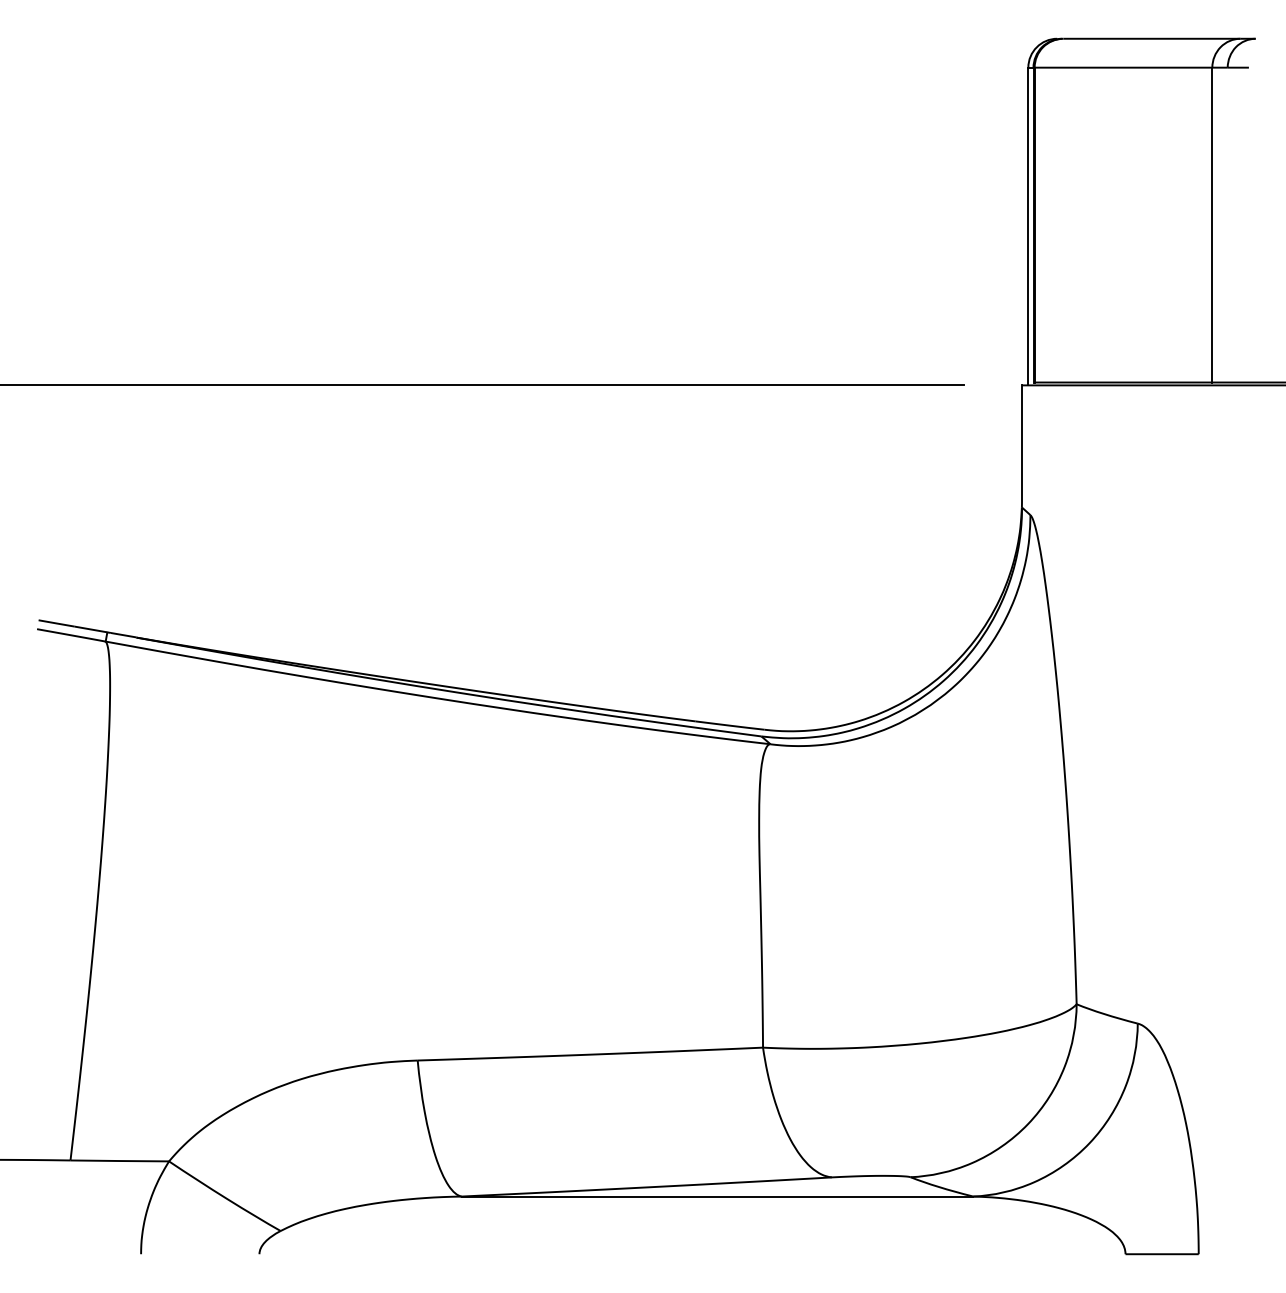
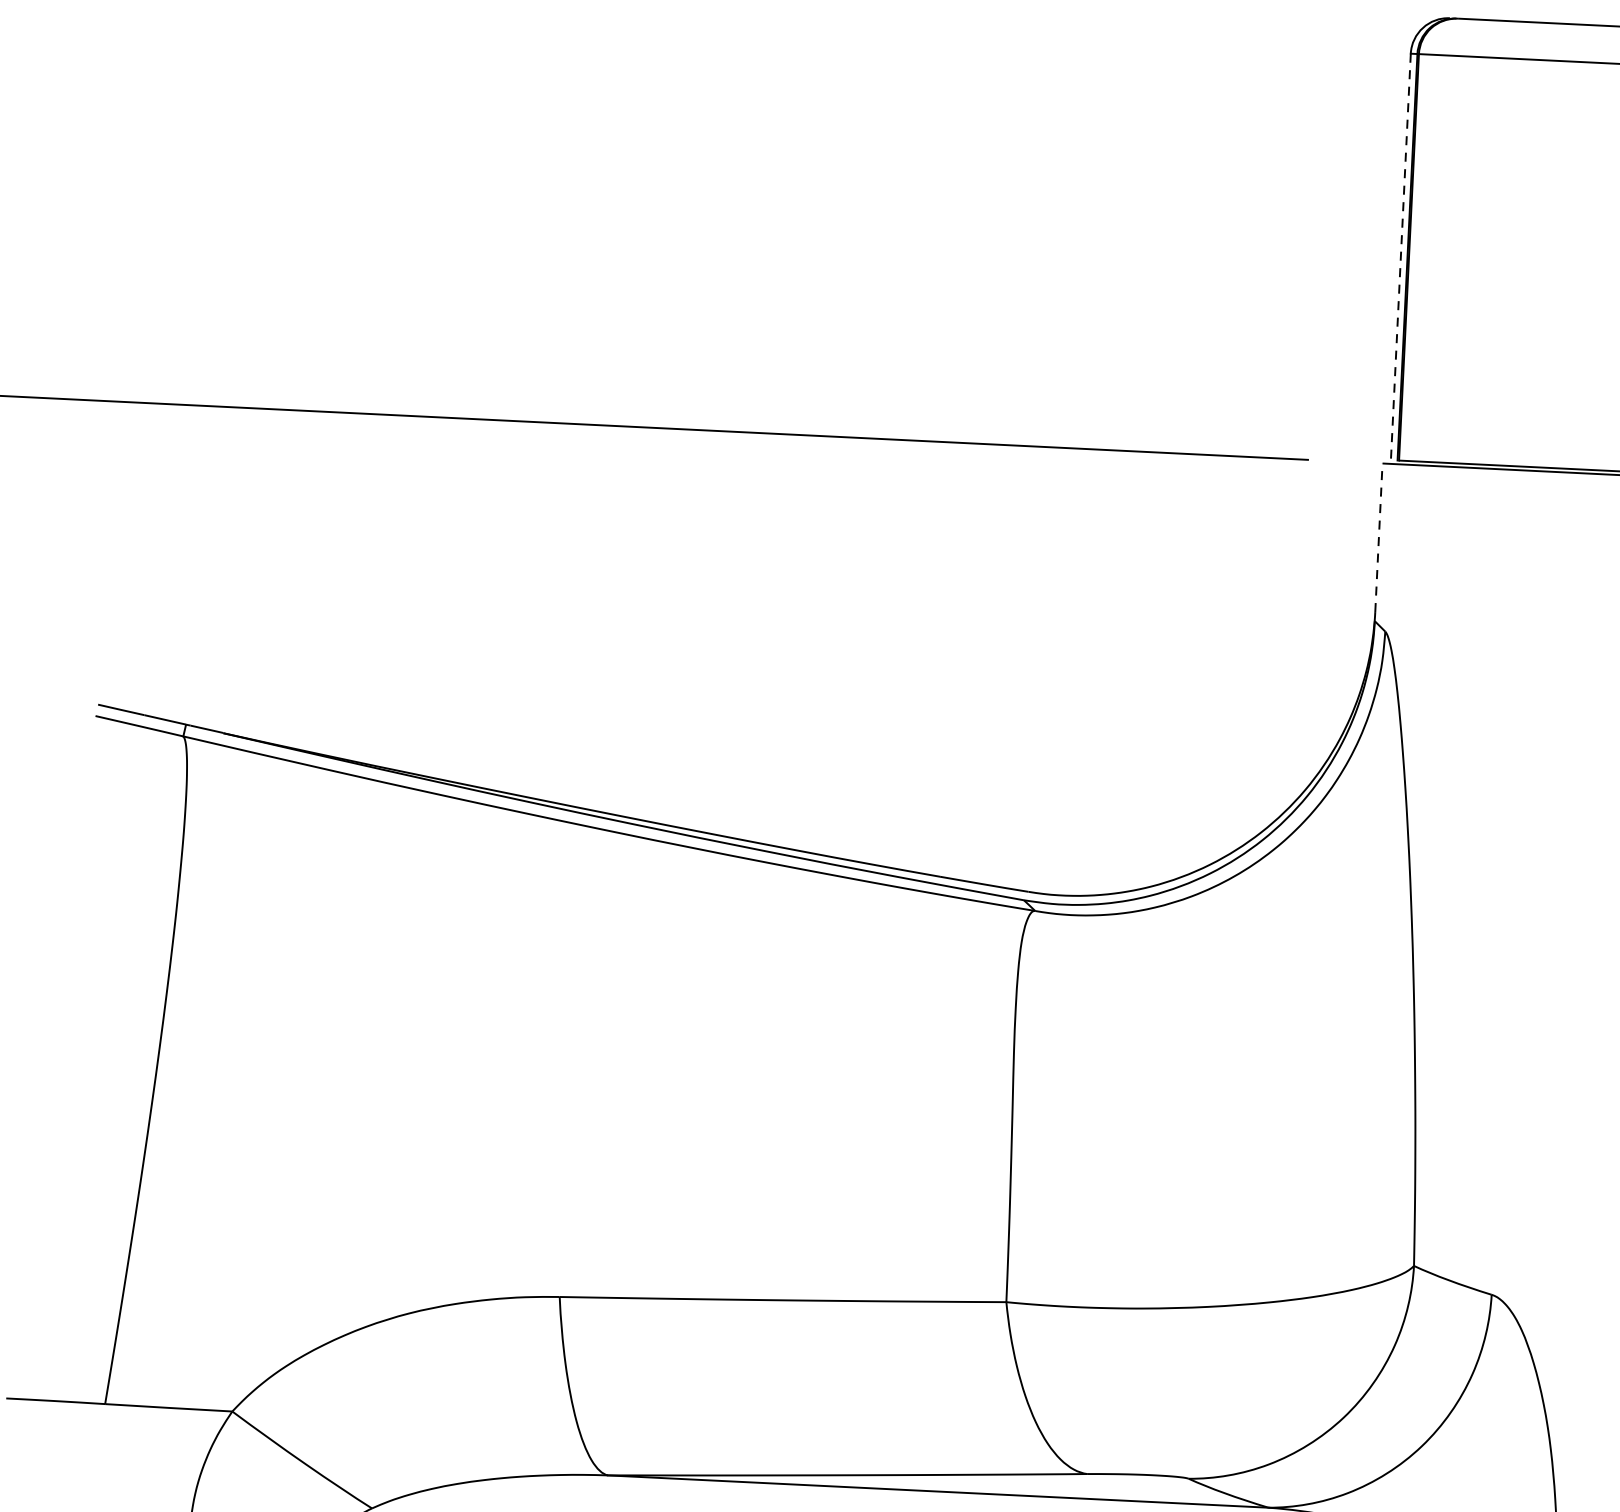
line: (1028, 226) -> (1400, 258), solid -> dashed
line: (1022, 442) -> (1379, 537), solid -> dashed

